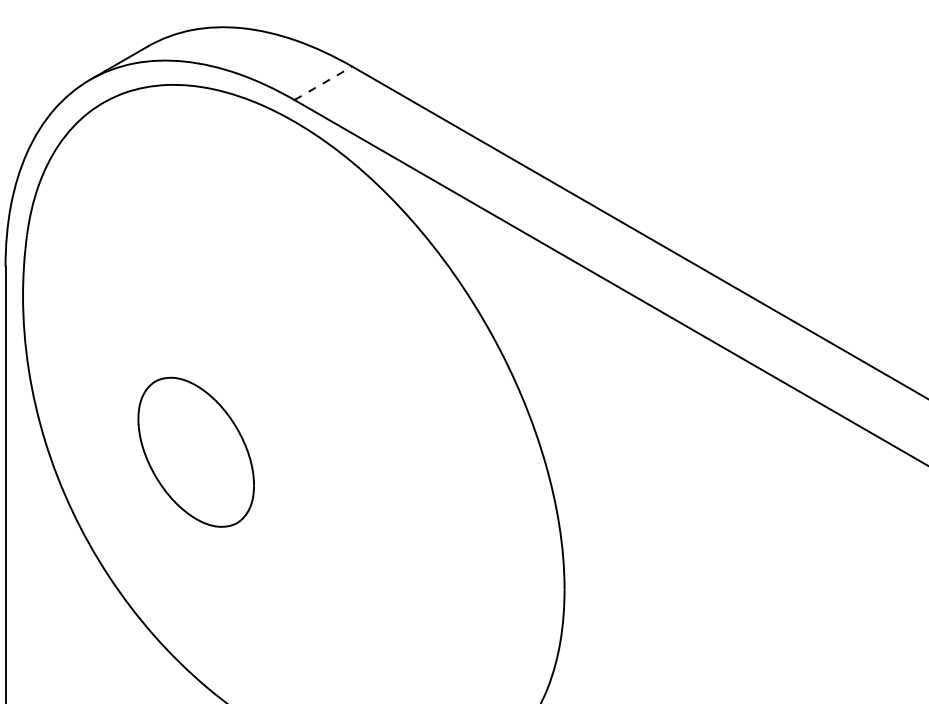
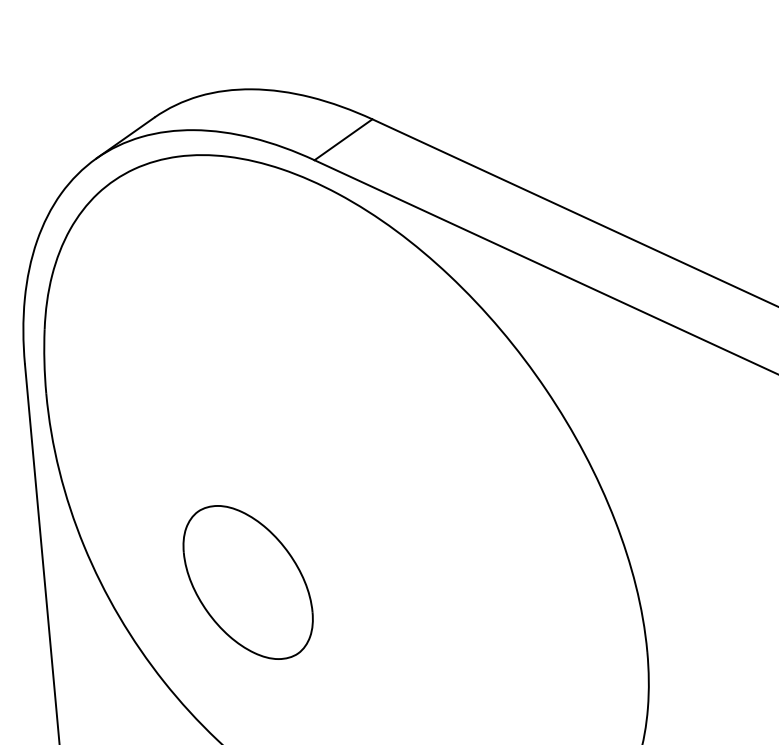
line: (323, 83) -> (343, 139), dashed -> solid
part: (195, 451) -> (247, 581), moved

